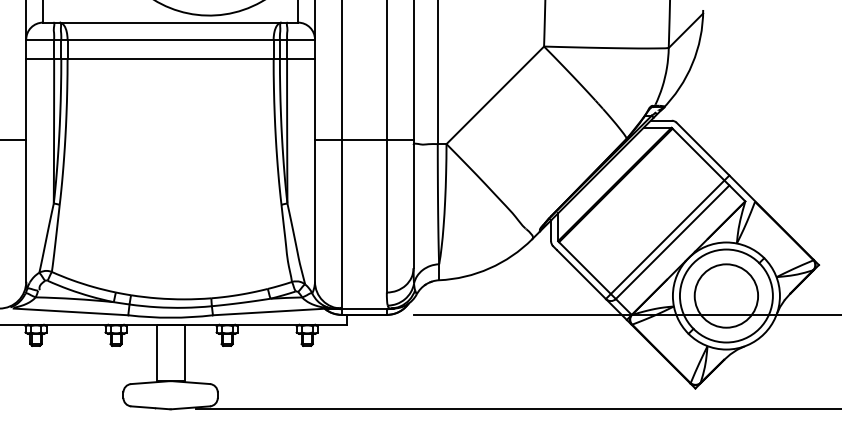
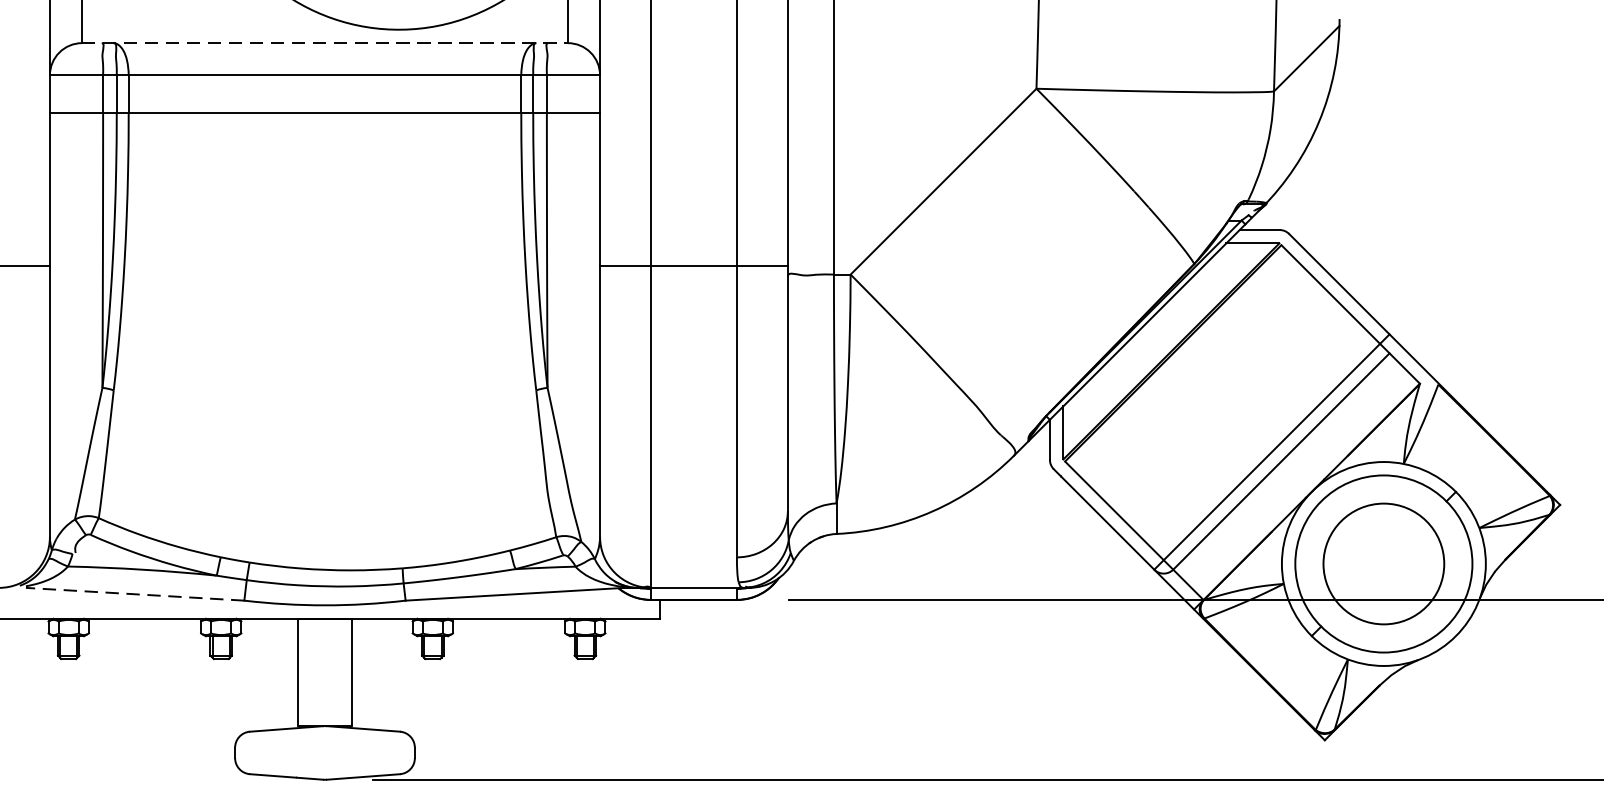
line: (171, 22) -> (326, 42), solid -> dashed
line: (70, 311) -> (134, 593), solid -> dashed

